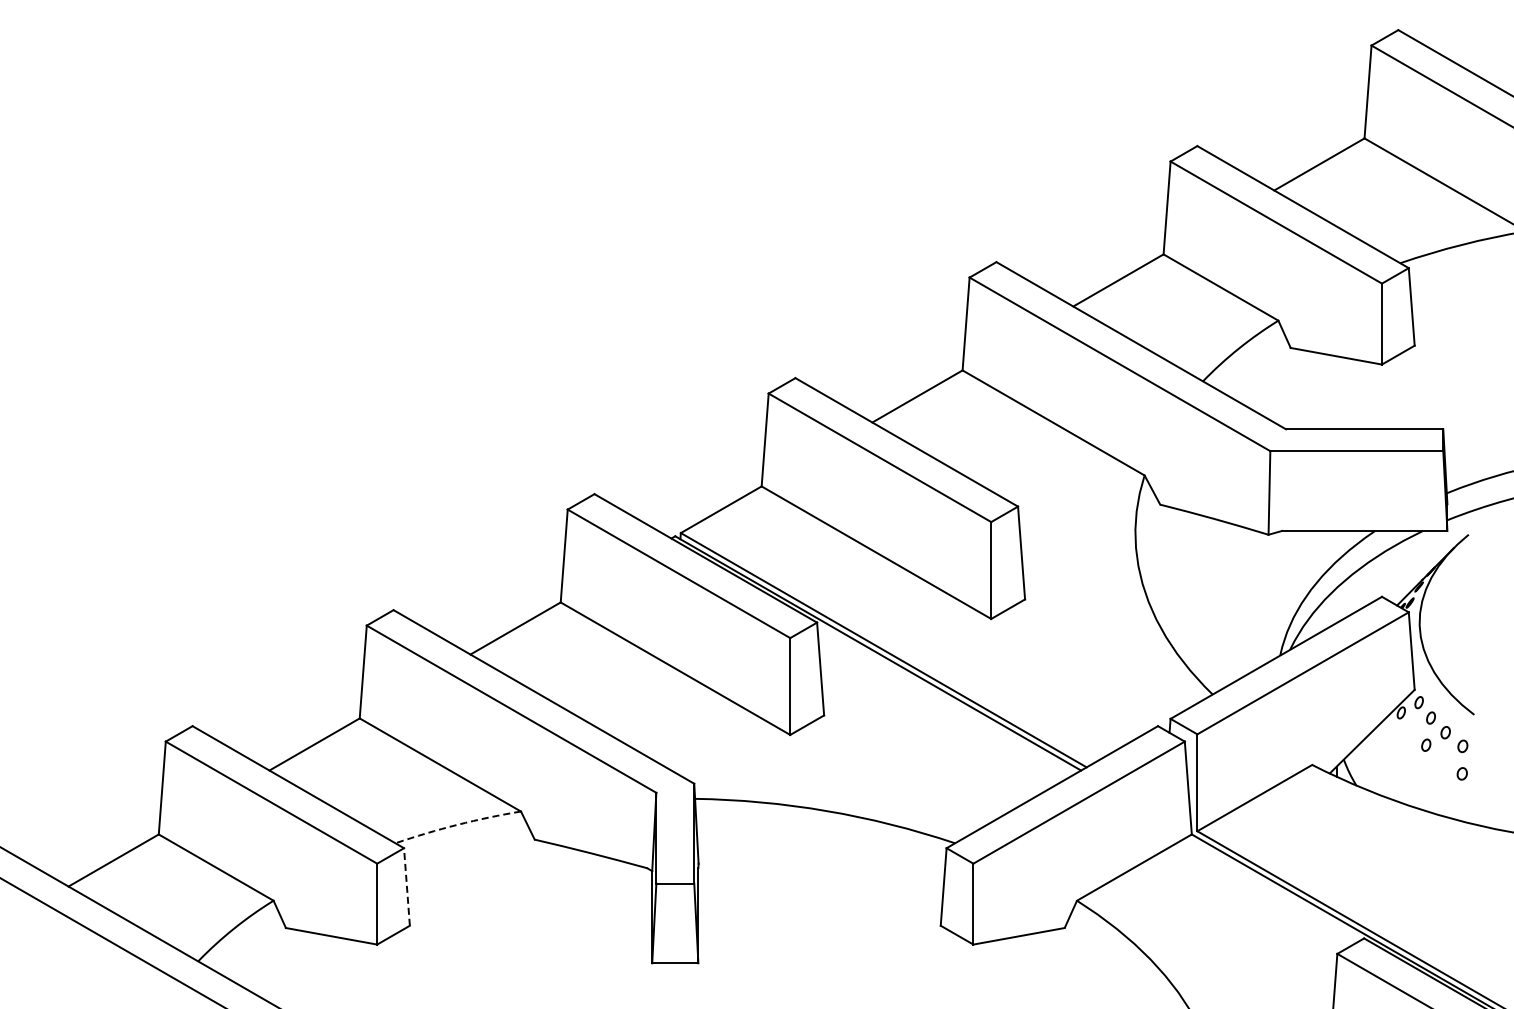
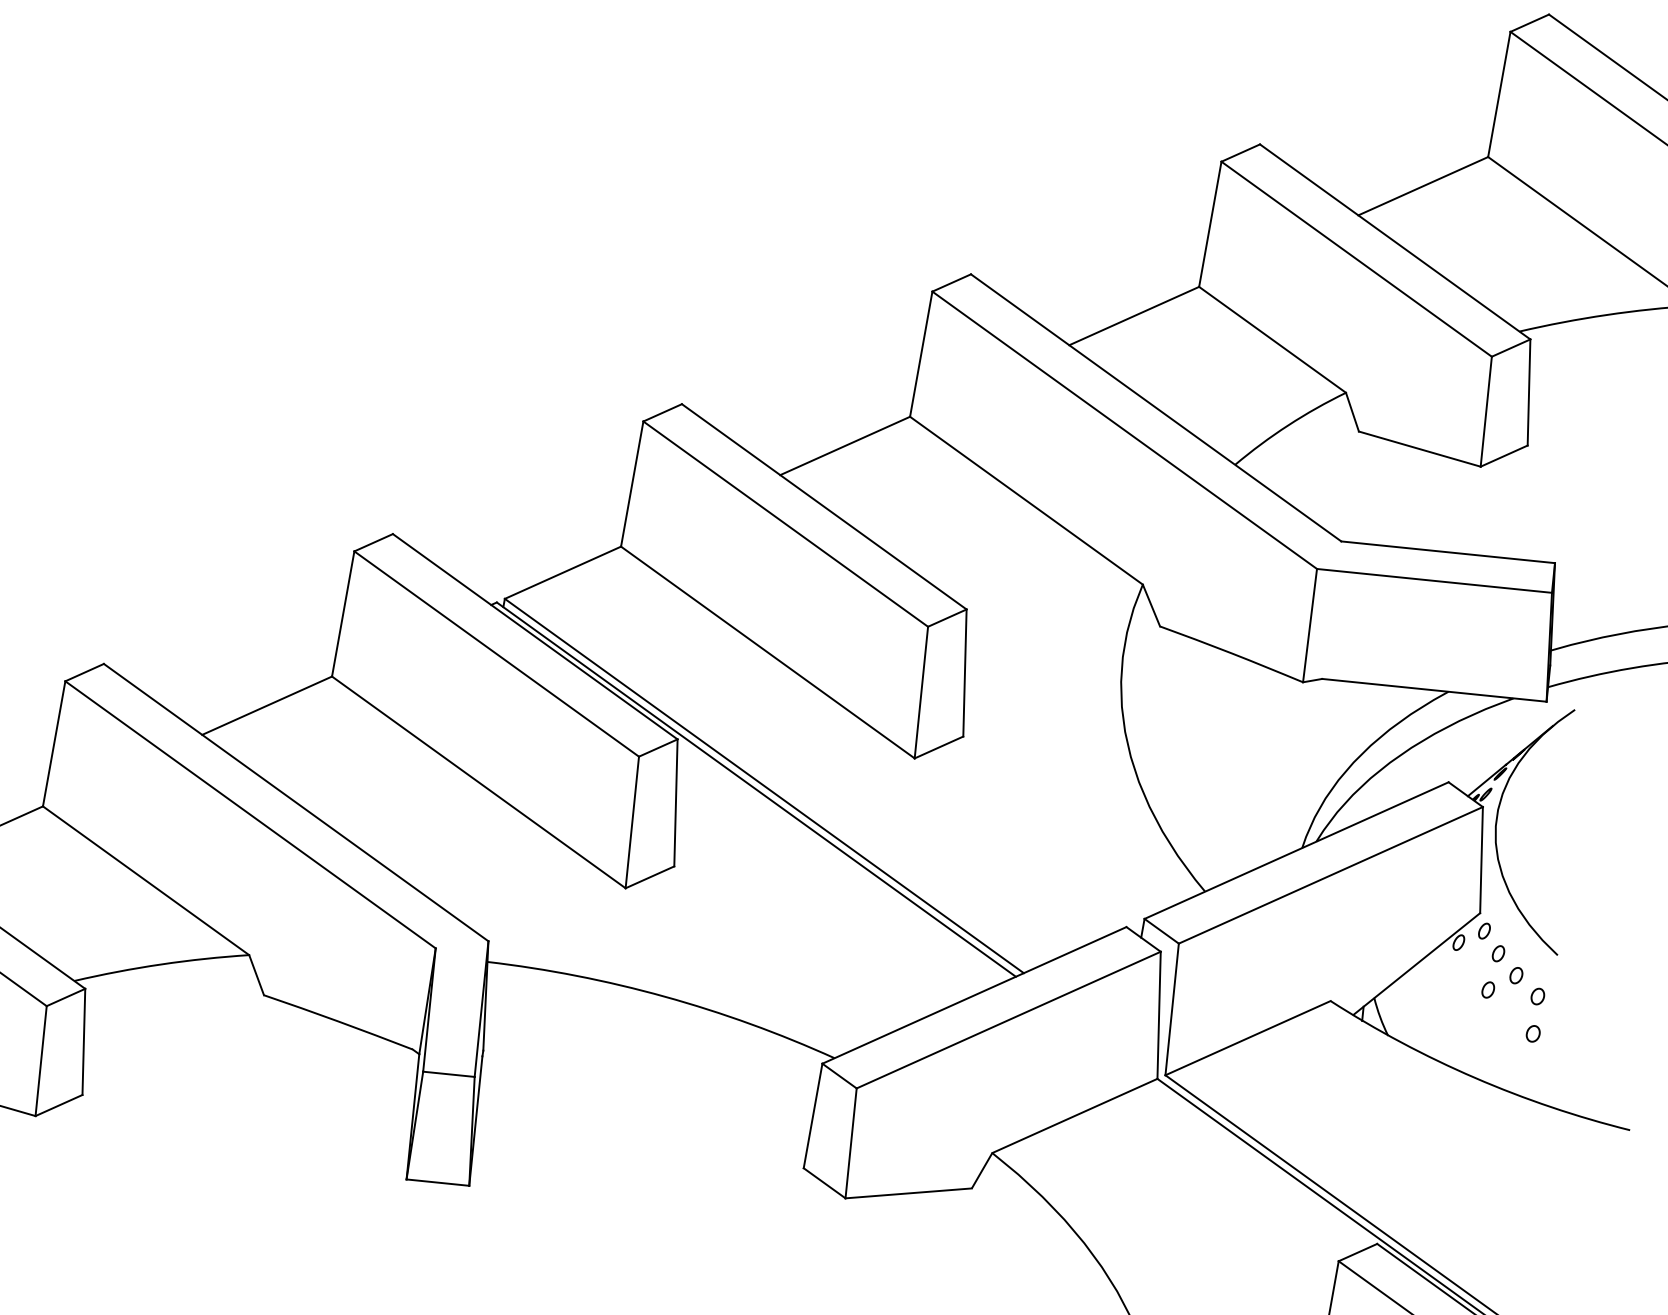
arc: (457, 824) -> (161, 963), dashed -> solid
line: (406, 886) -> (83, 1041), dashed -> solid

